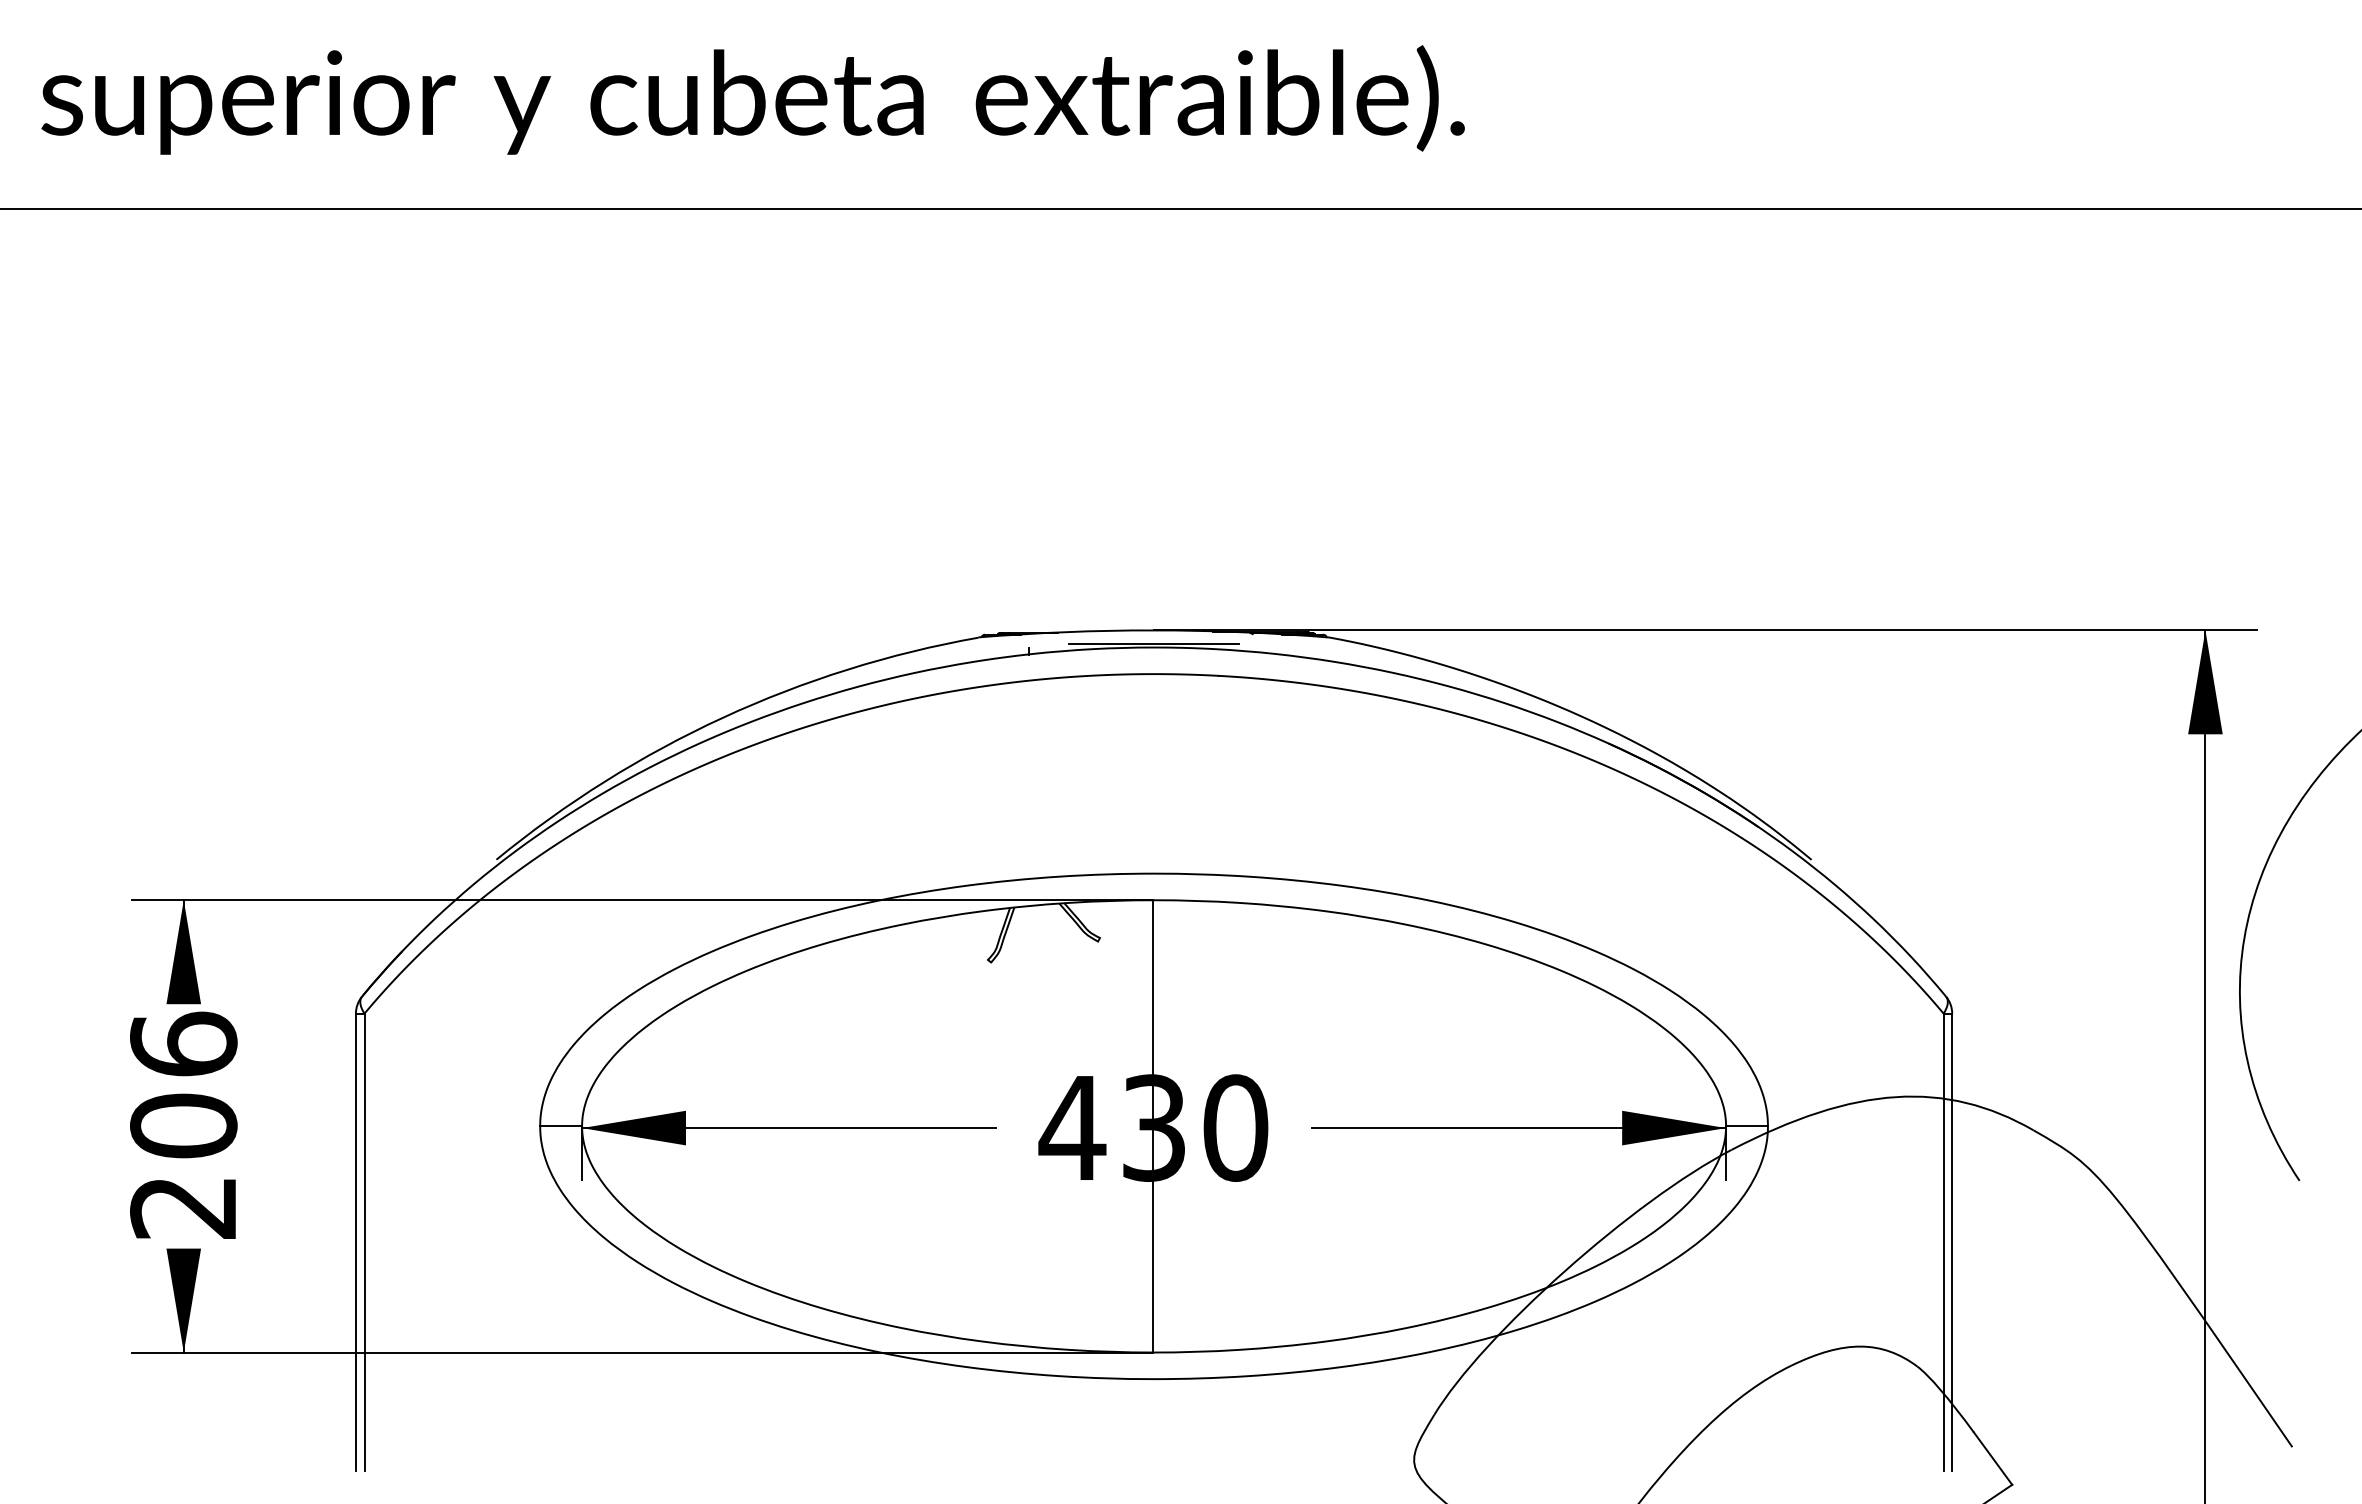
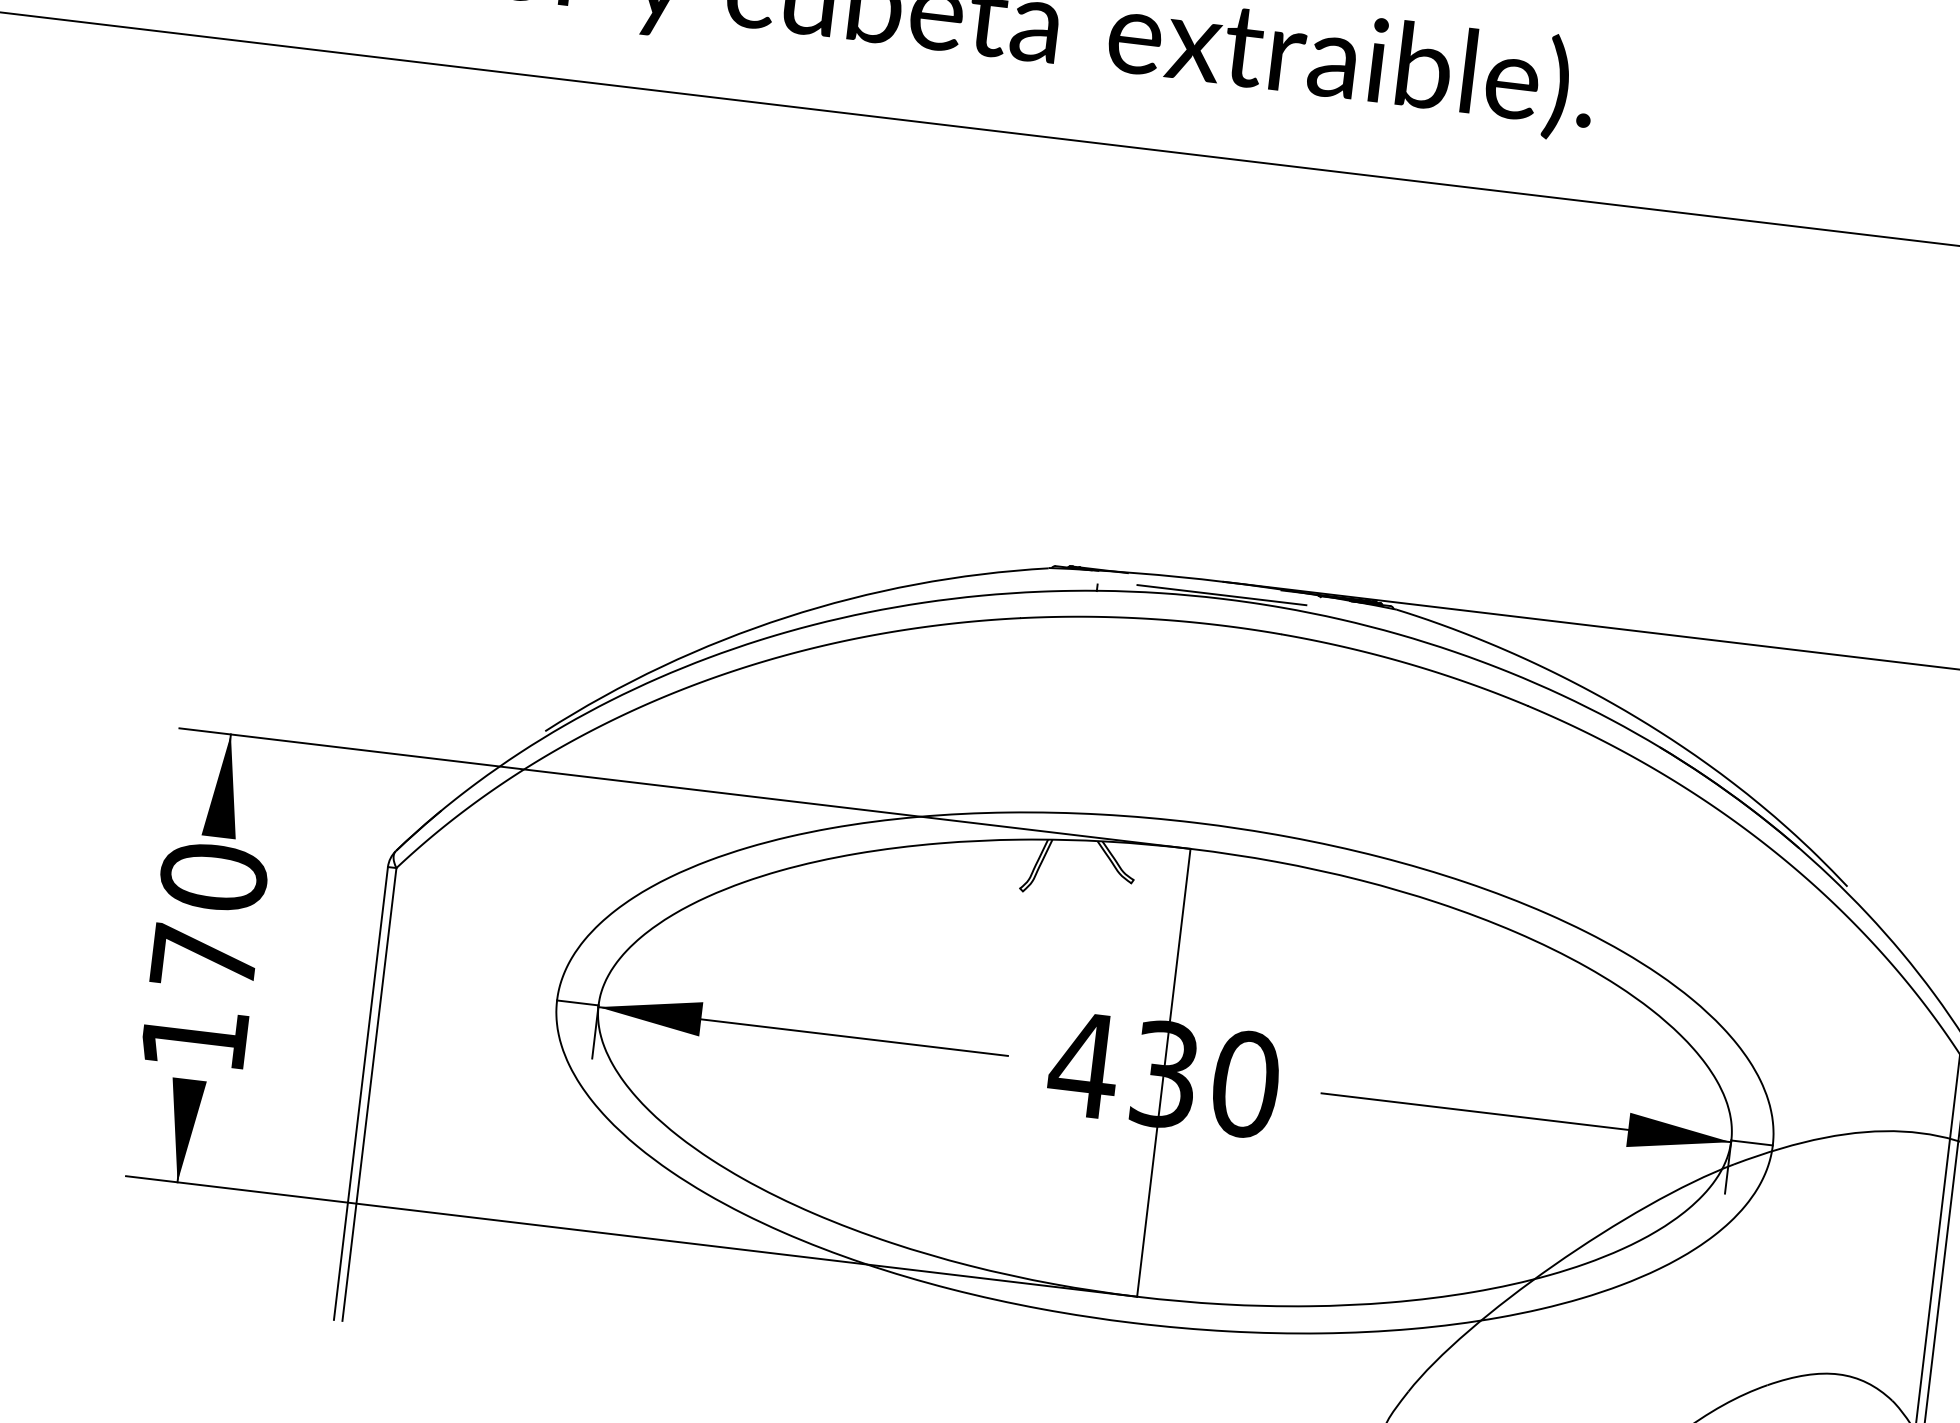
text: (183, 1124) -> (204, 956), 206 -> 170

